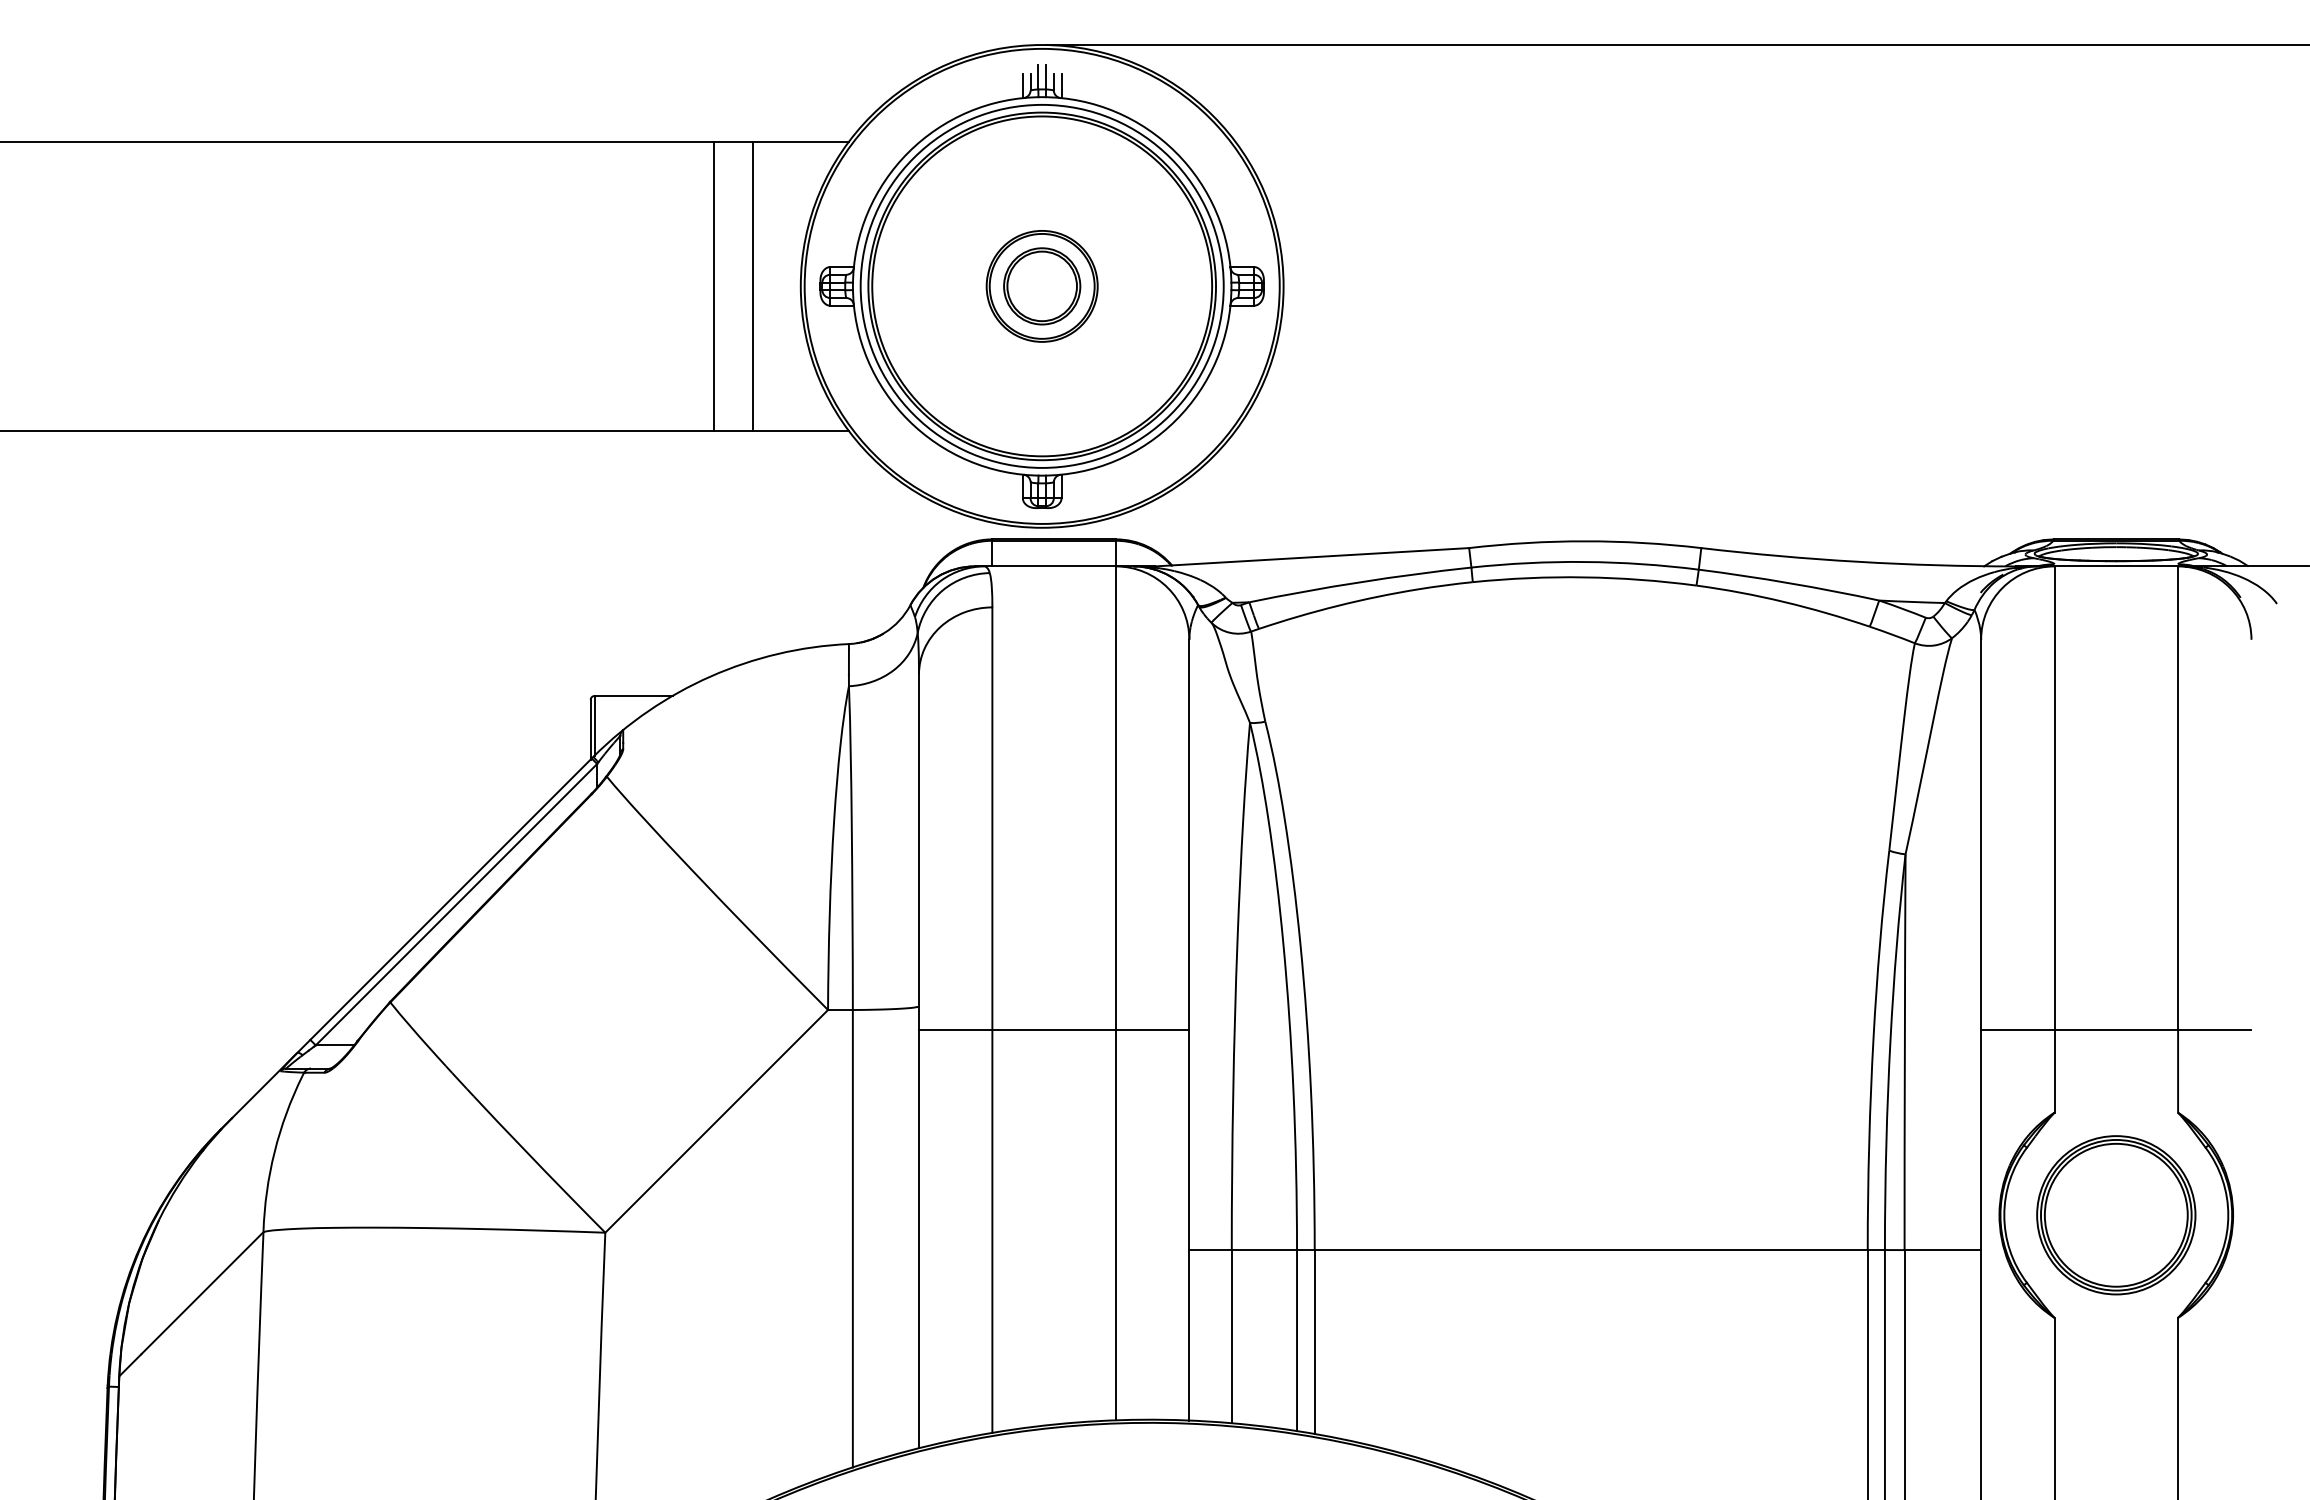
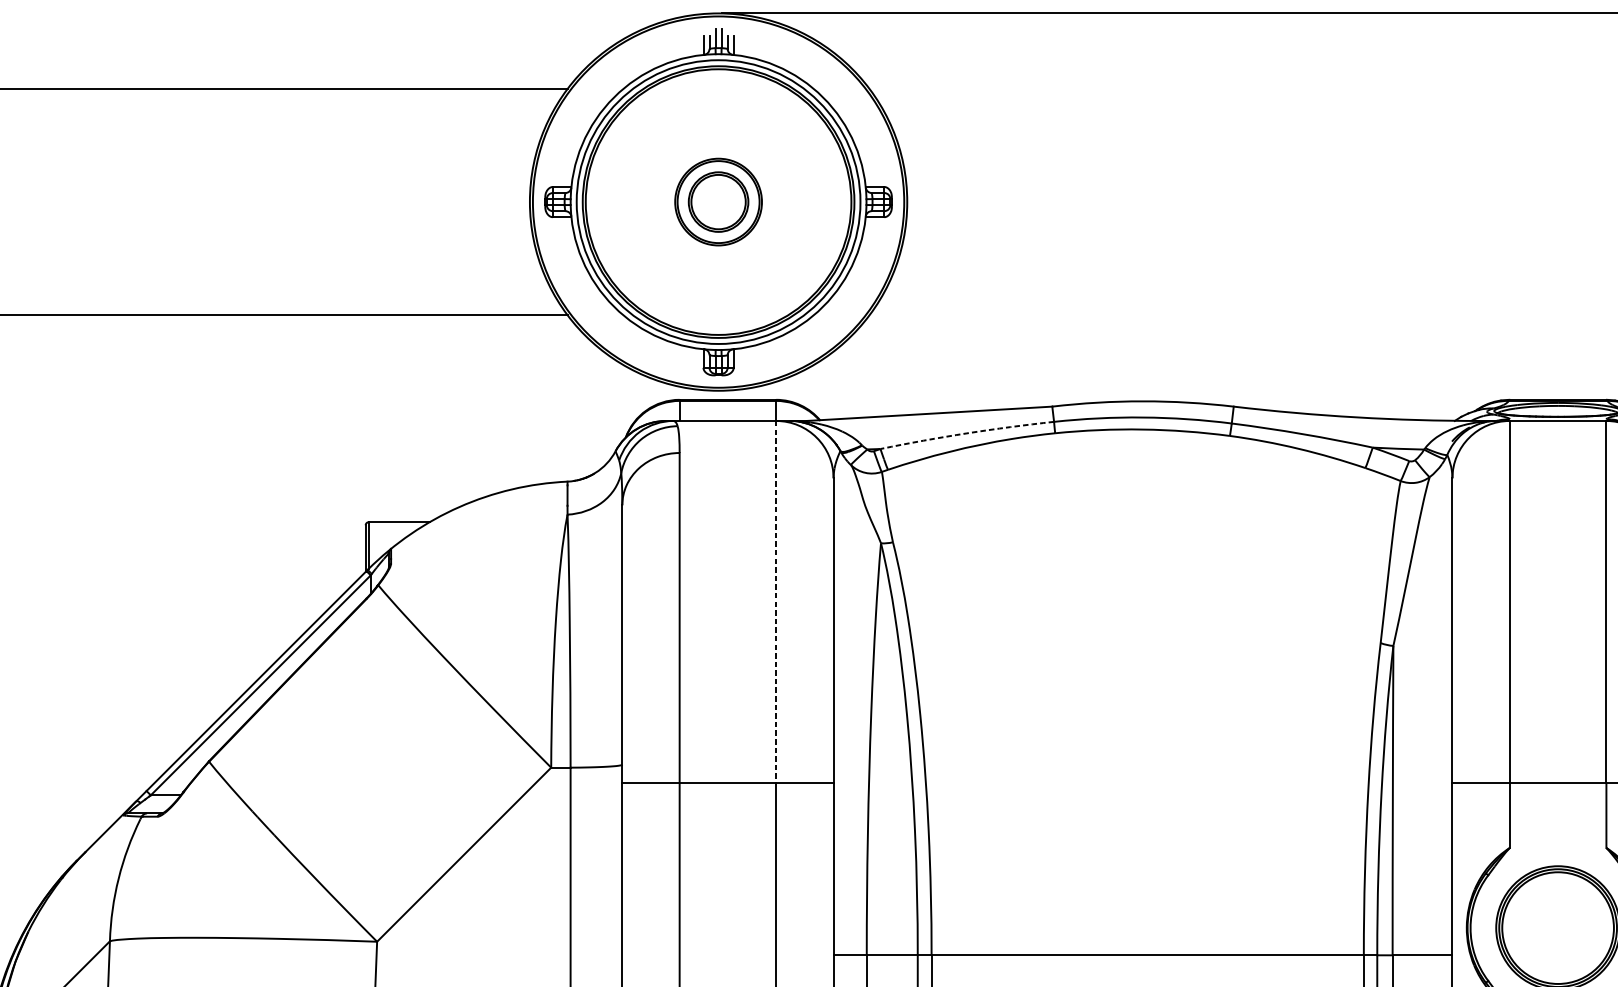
line: (713, 286) -> (461, 202), removed
line: (752, 286) -> (492, 202), removed
arc: (1359, 582) -> (966, 433), solid -> dashed
line: (1115, 798) -> (775, 602), solid -> dashed

